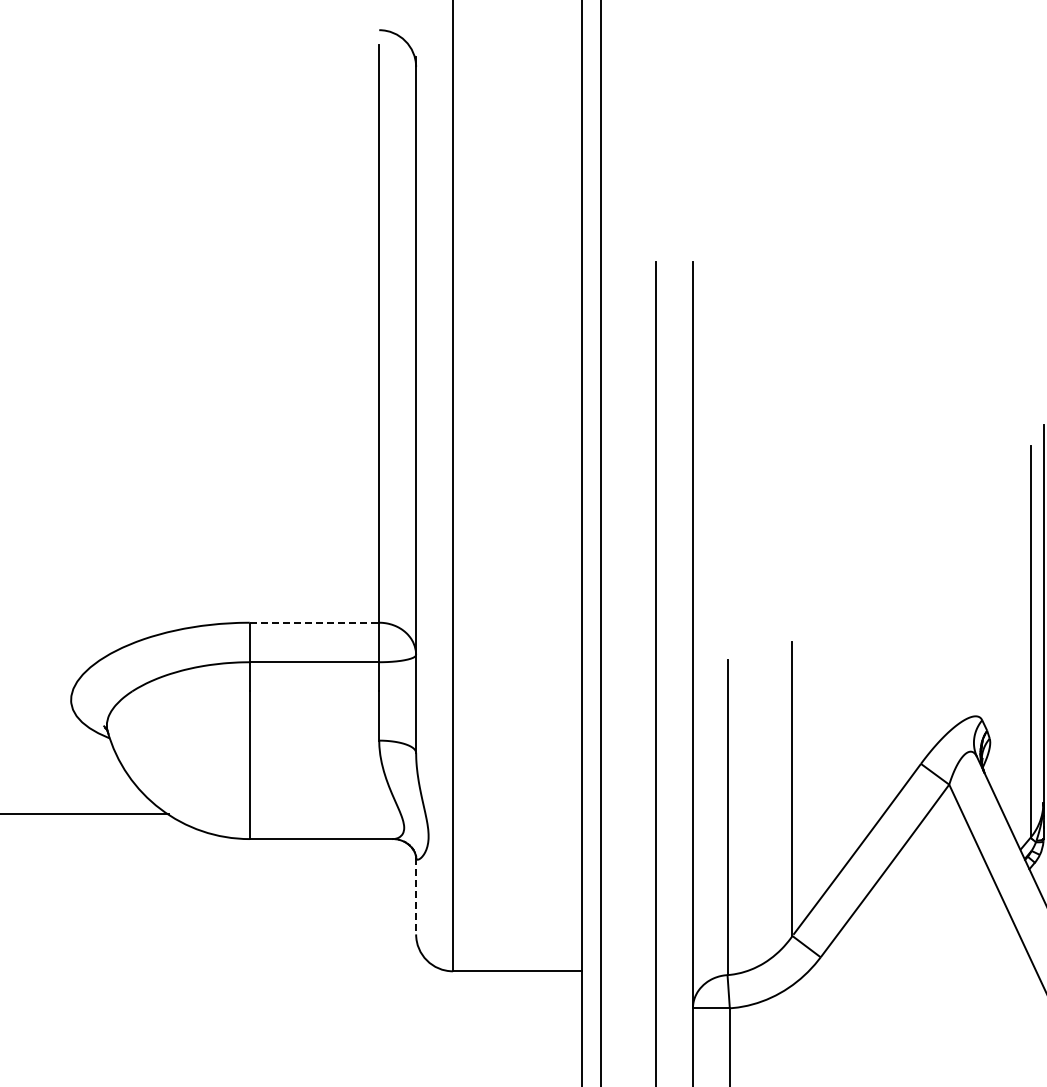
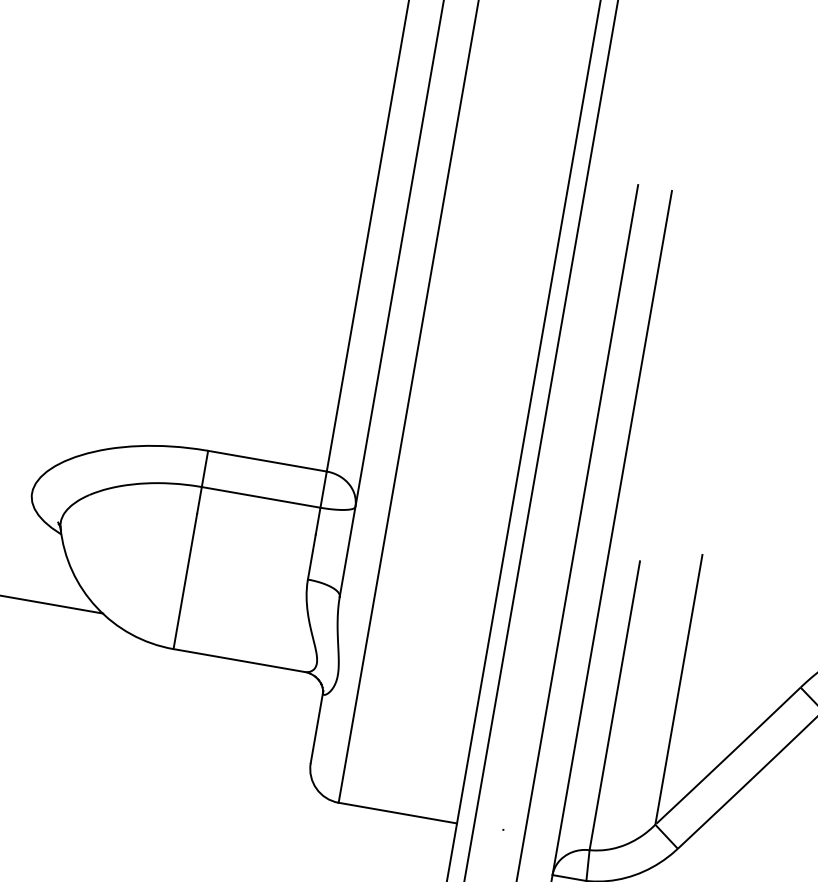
line: (314, 622) -> (267, 460), dashed -> solid
line: (416, 896) -> (317, 728), dashed -> solid

